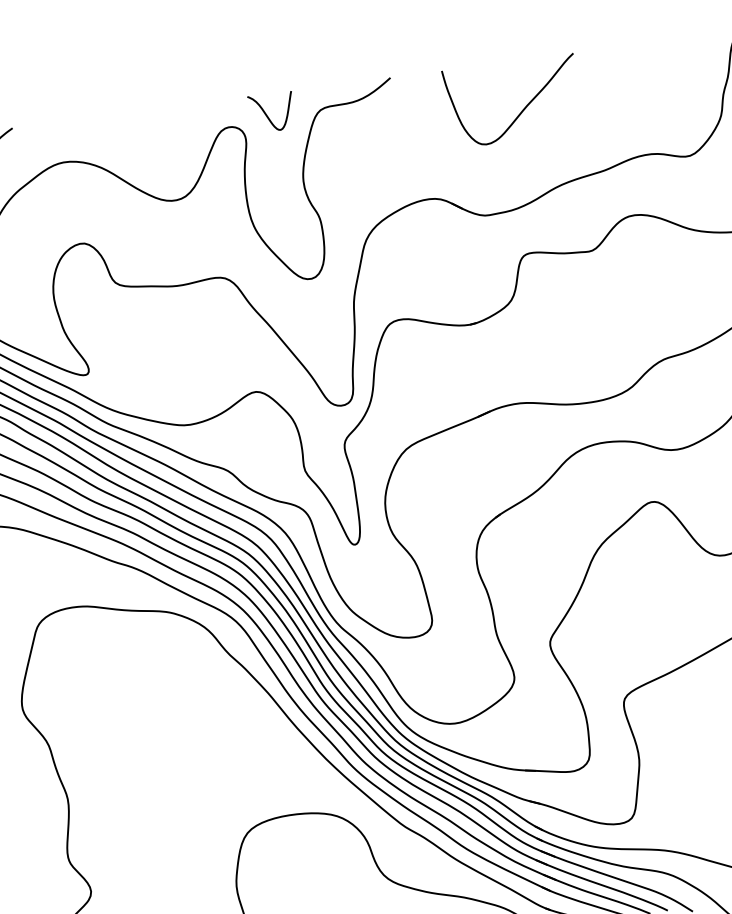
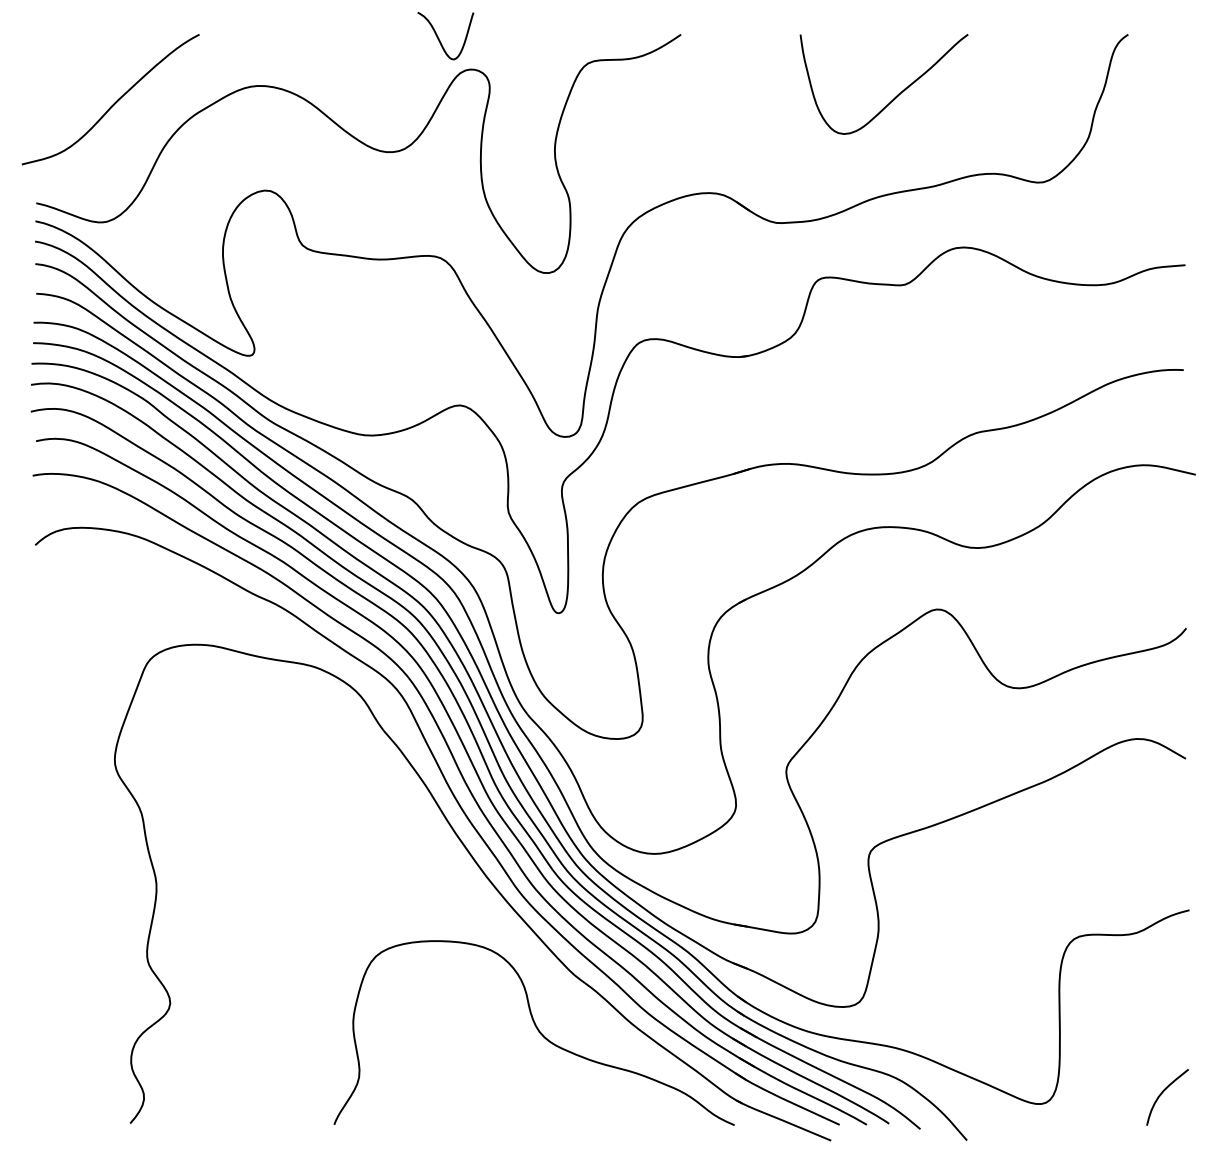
curve: (522, 109) -> (895, 96), moved
curve: (267, 114) -> (439, 38), moved

